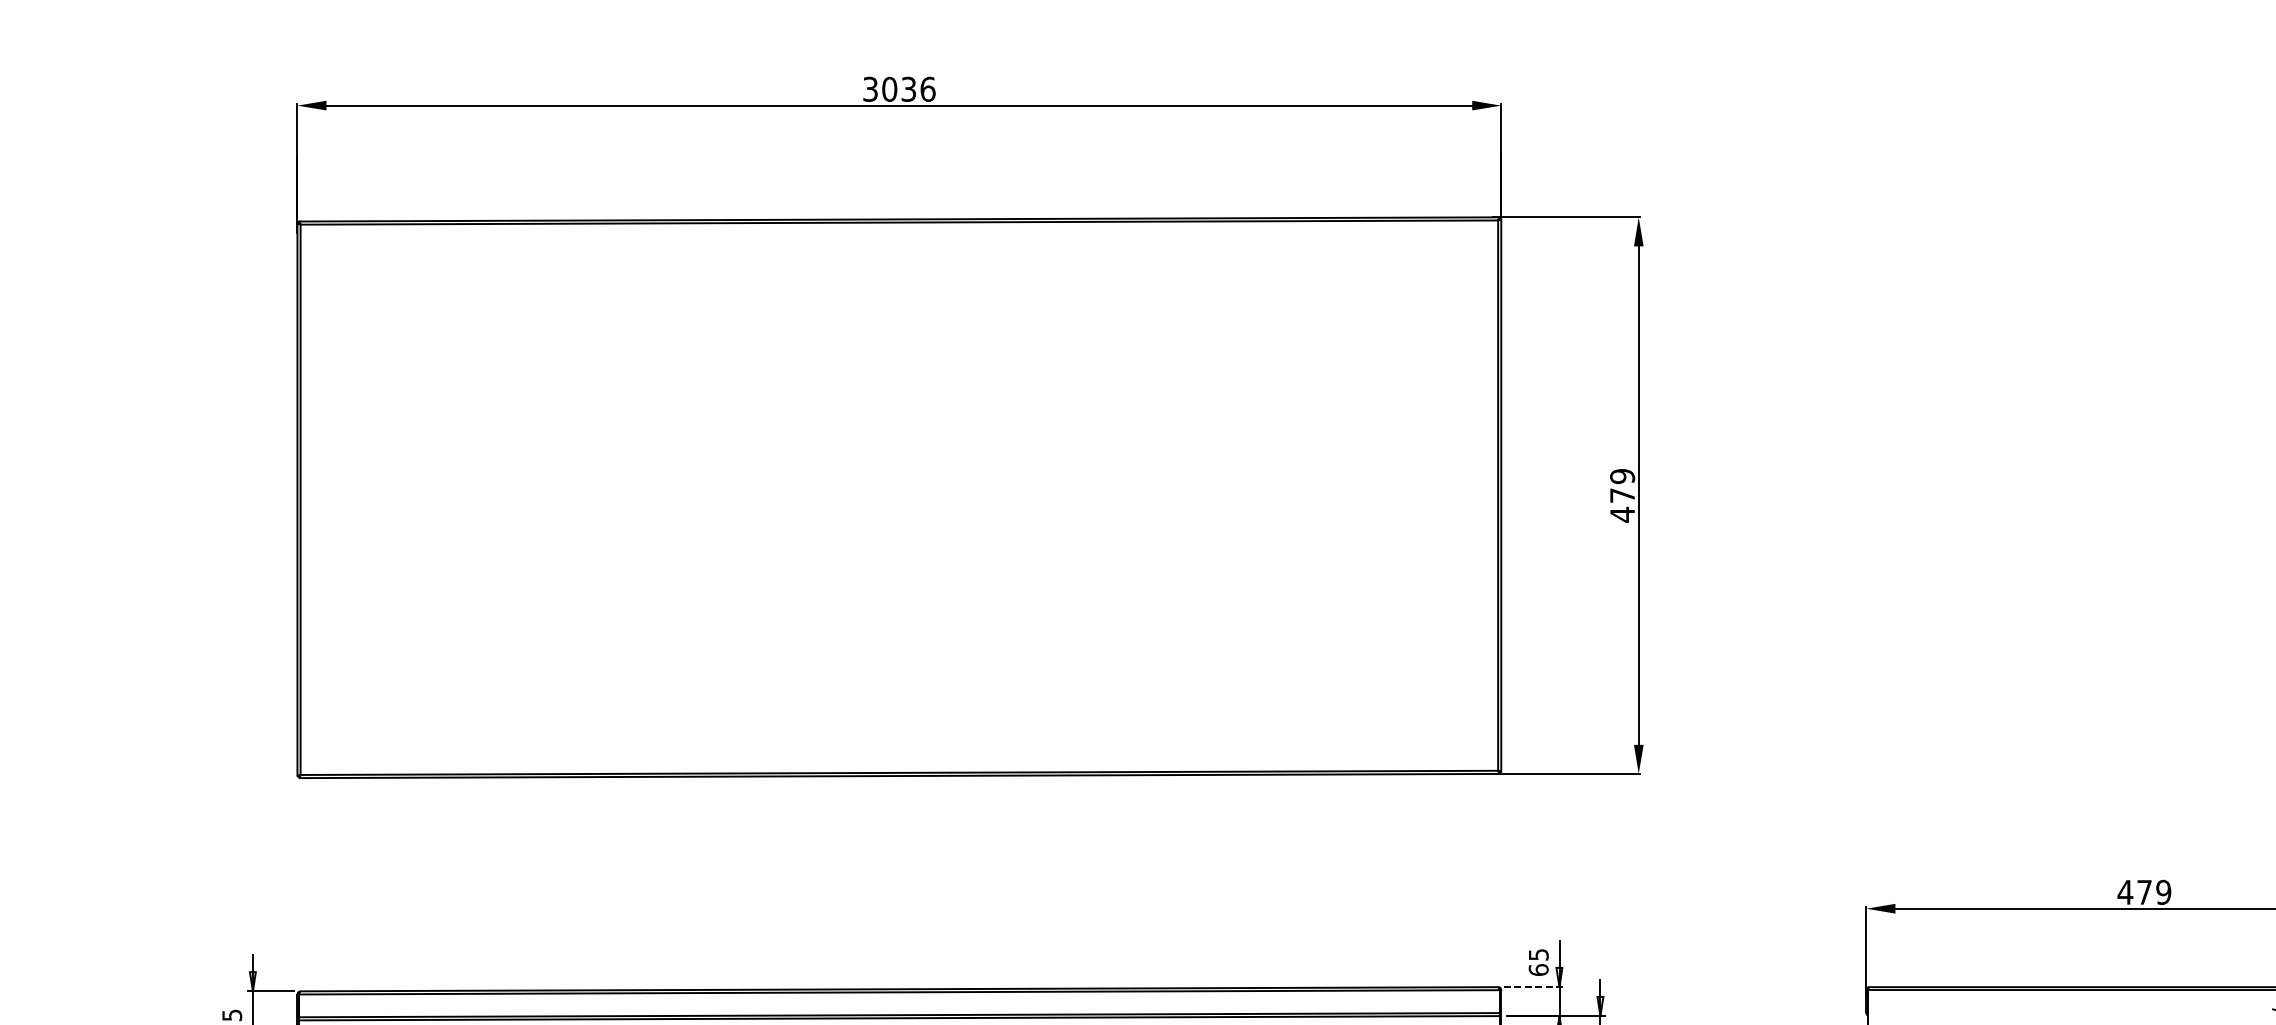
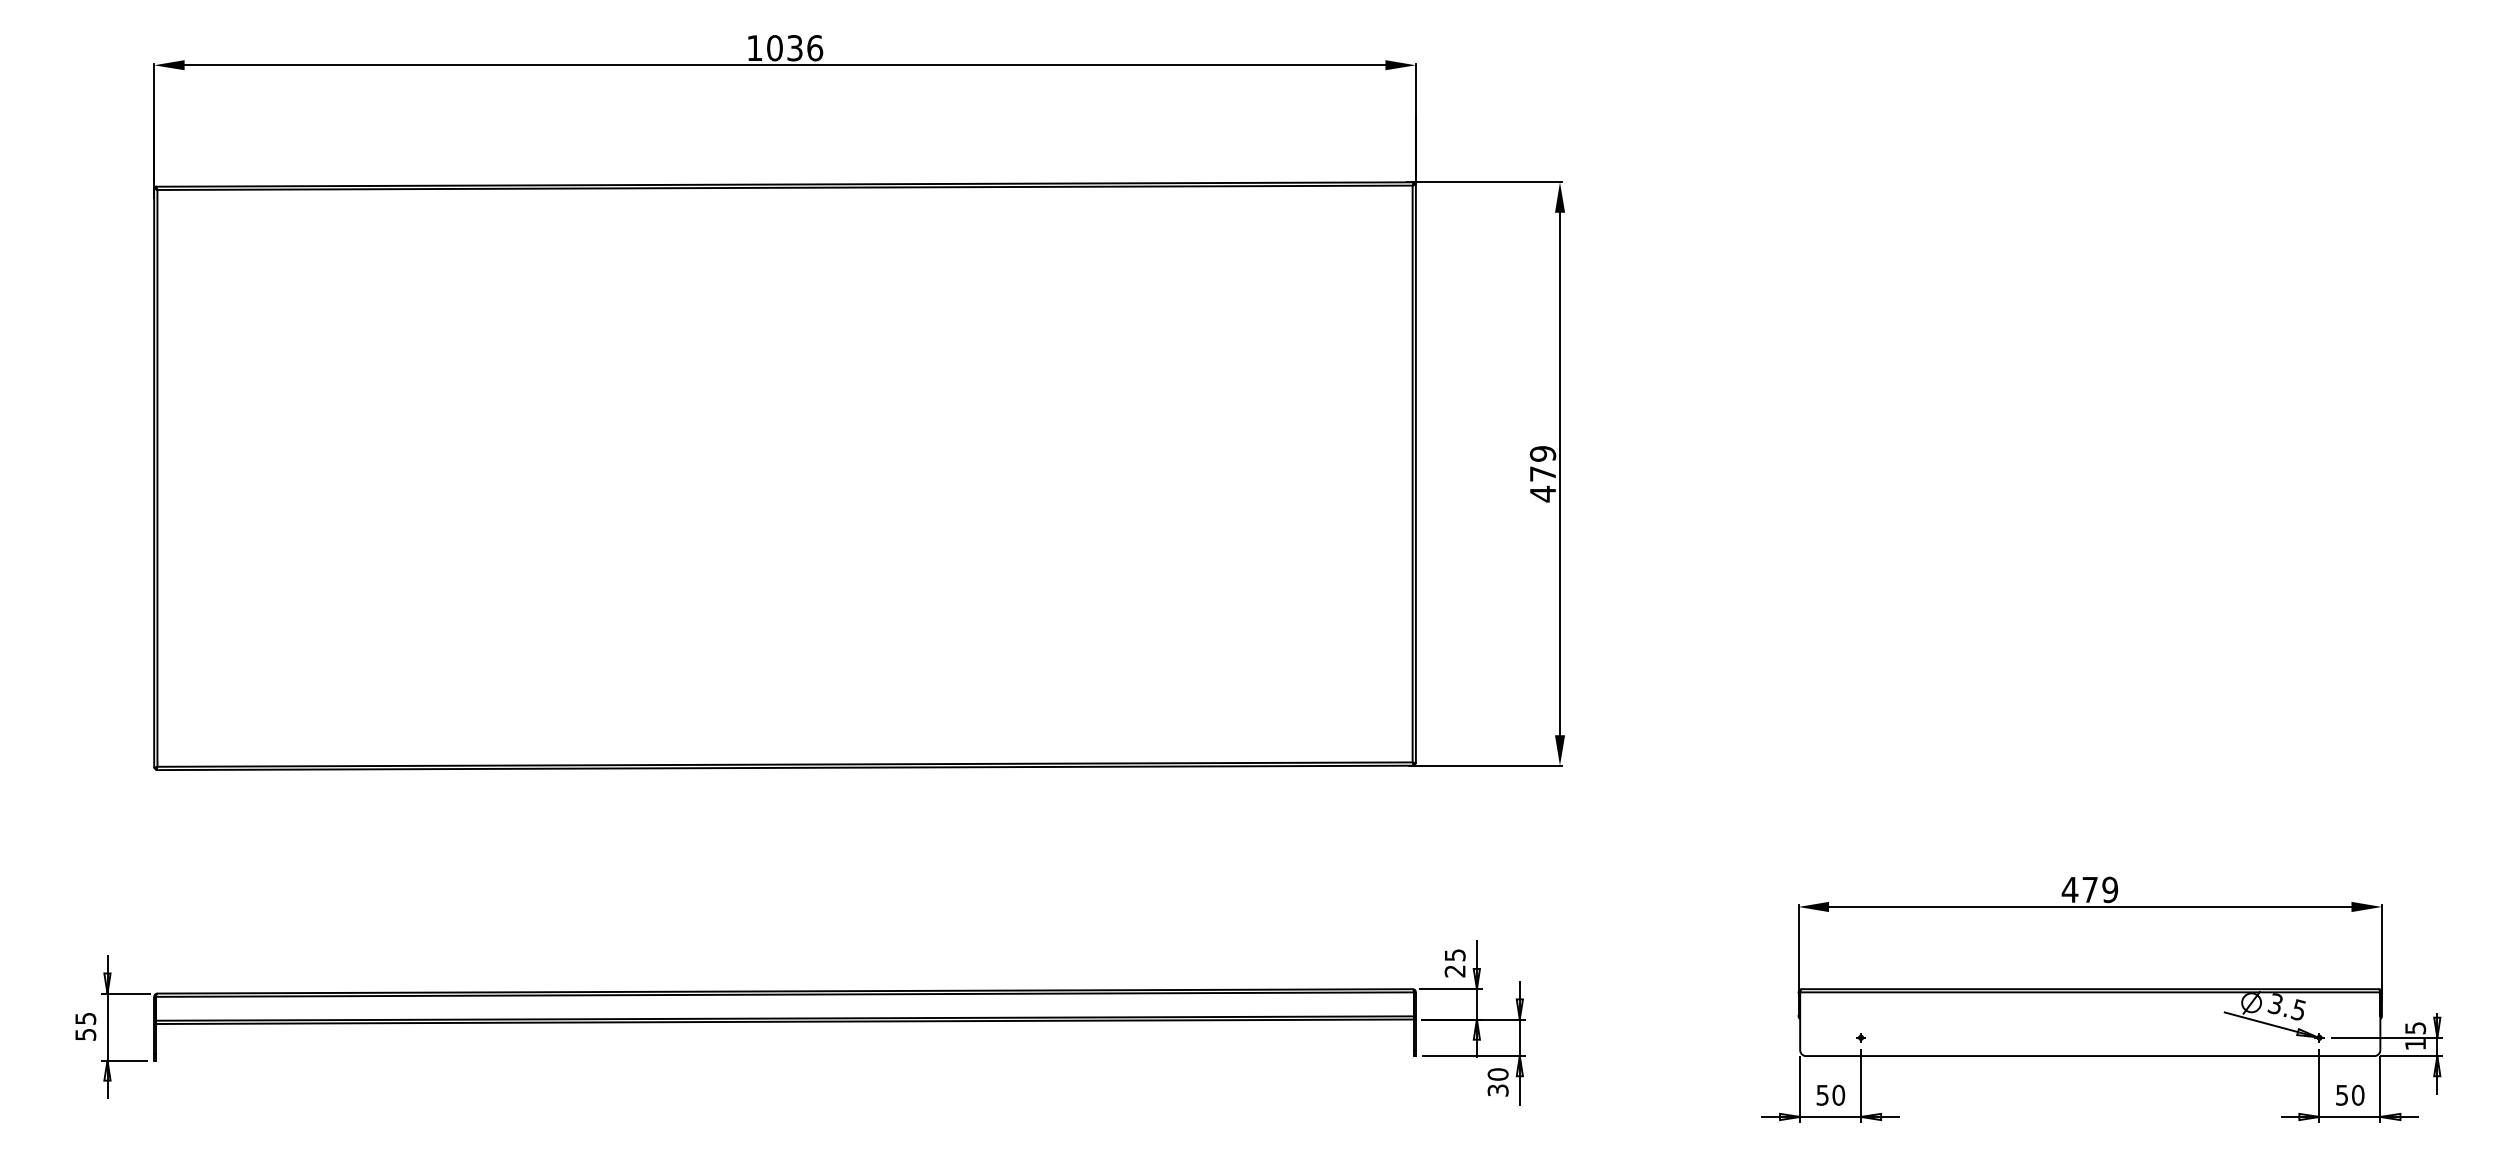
text: (870, 89) -> (754, 48), 3036 -> 1036
text: (1538, 969) -> (1454, 970), 65 -> 25
line: (1535, 987) -> (1451, 989), dashed -> solid

